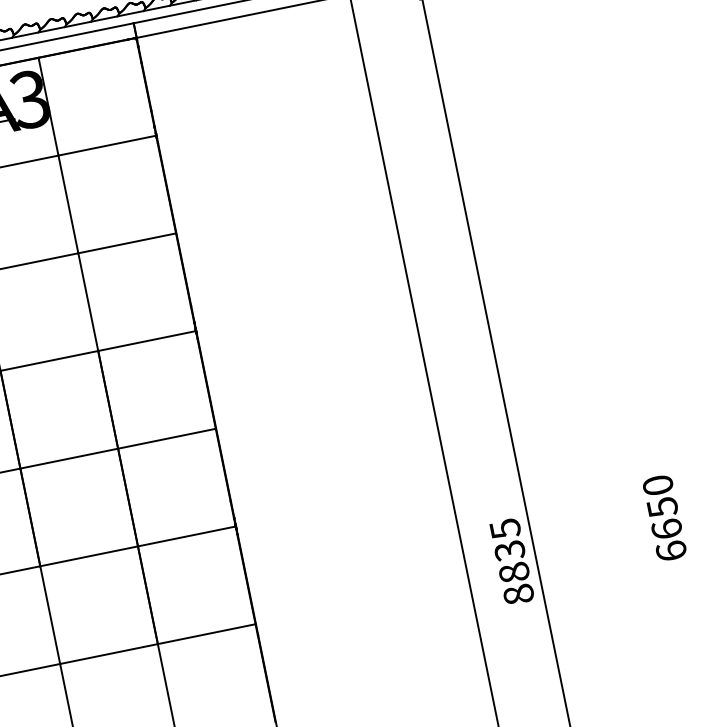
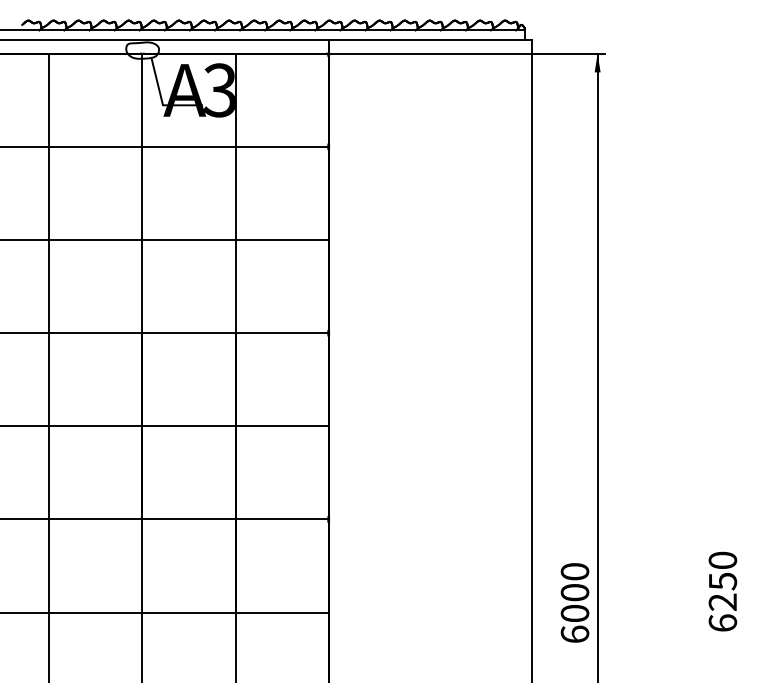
text: (666, 528) -> (722, 601), 6650 -> 6250
text: (511, 562) -> (574, 603), 8835 -> 6000

